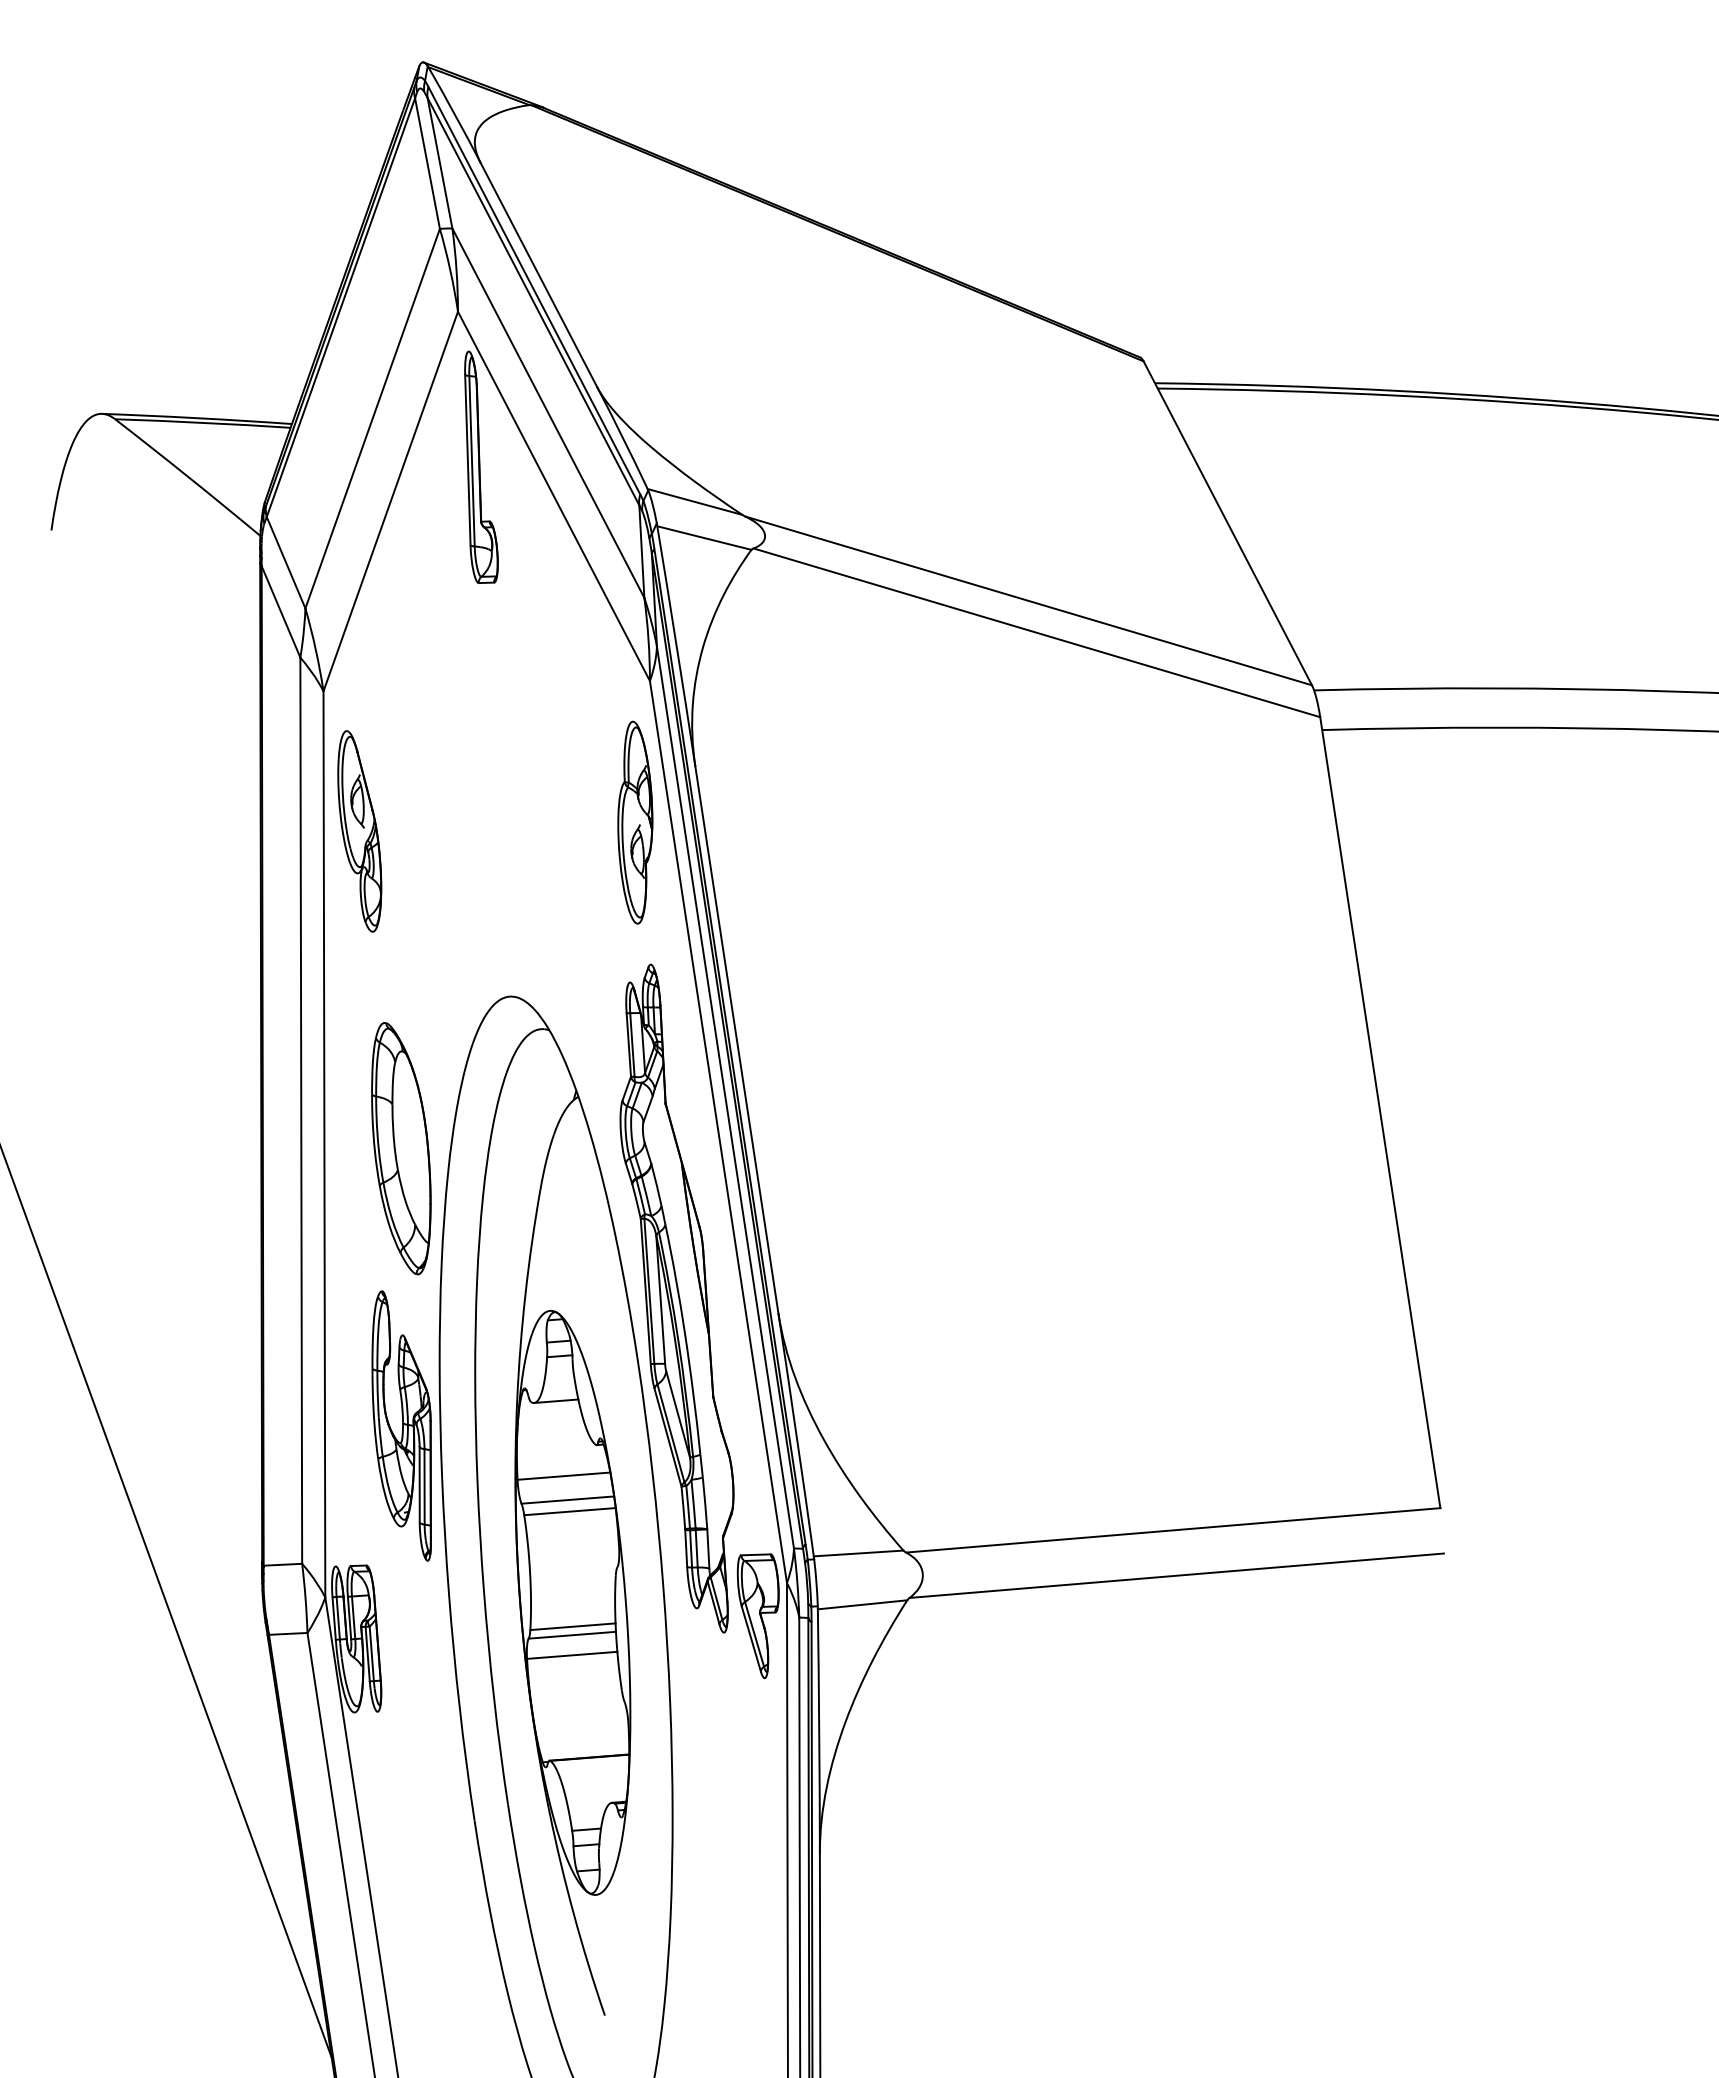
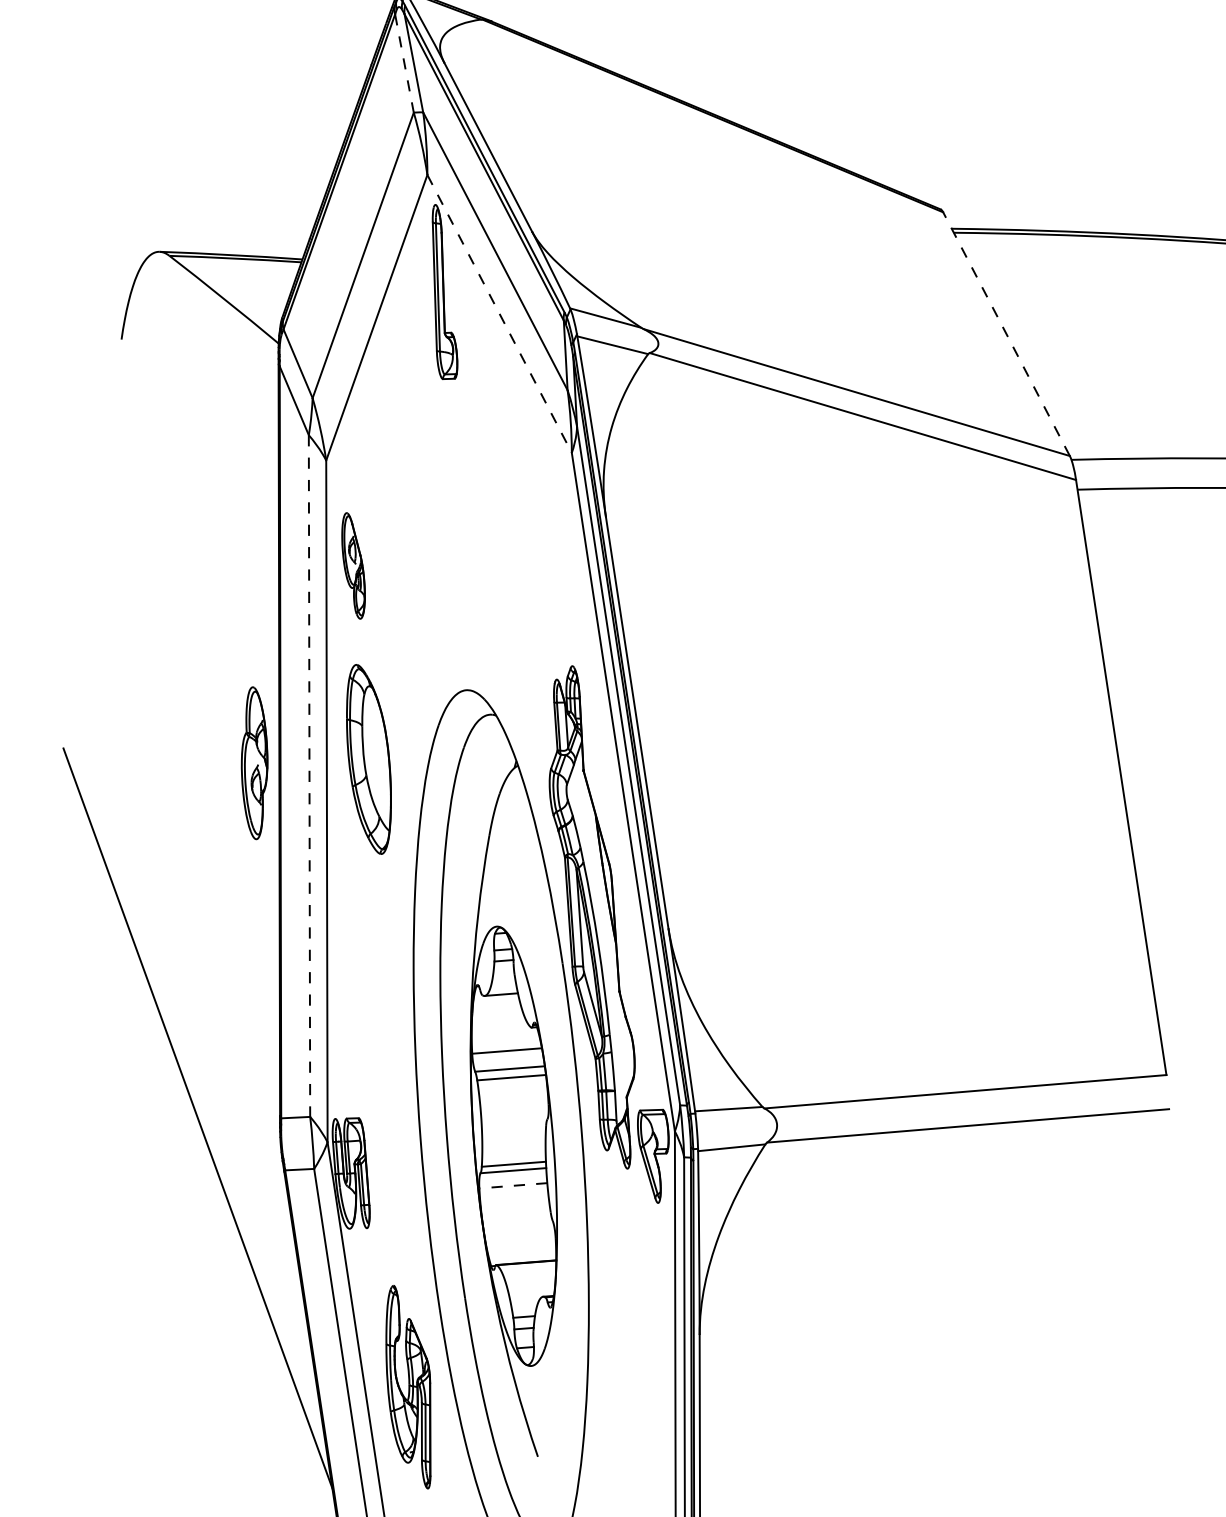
line: (427, 164) -> (404, 64), solid -> dashed
line: (554, 496) -> (500, 313), solid -> dashed
line: (1227, 523) -> (1006, 334), solid -> dashed
part: (635, 822) -> (254, 763), moved
part: (359, 831) -> (353, 566), size x0.7
line: (301, 1111) -> (309, 776), solid -> dashed
part: (401, 1148) -> (369, 759), moved
part: (401, 1425) -> (408, 1386), moved
line: (571, 1655) -> (512, 1185), solid -> dashed

